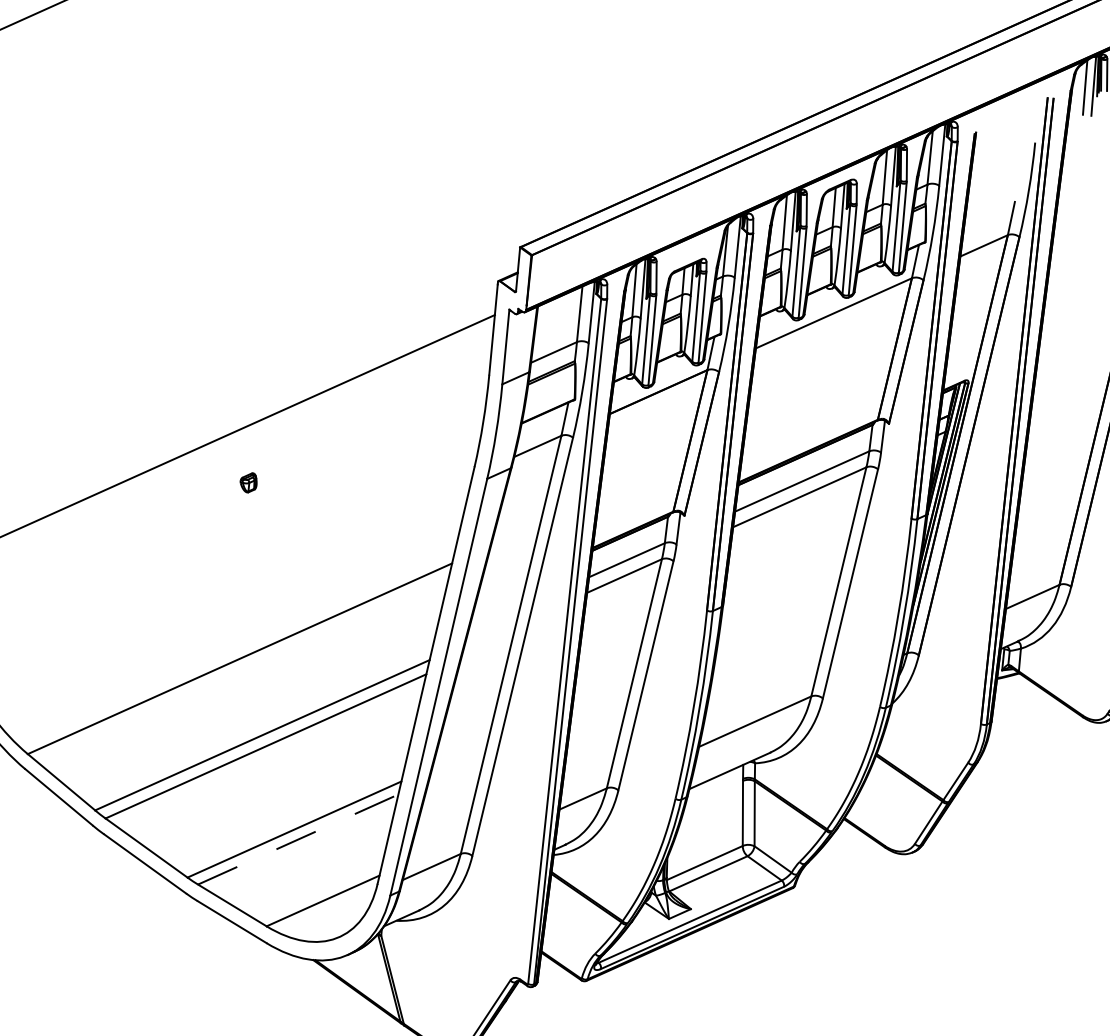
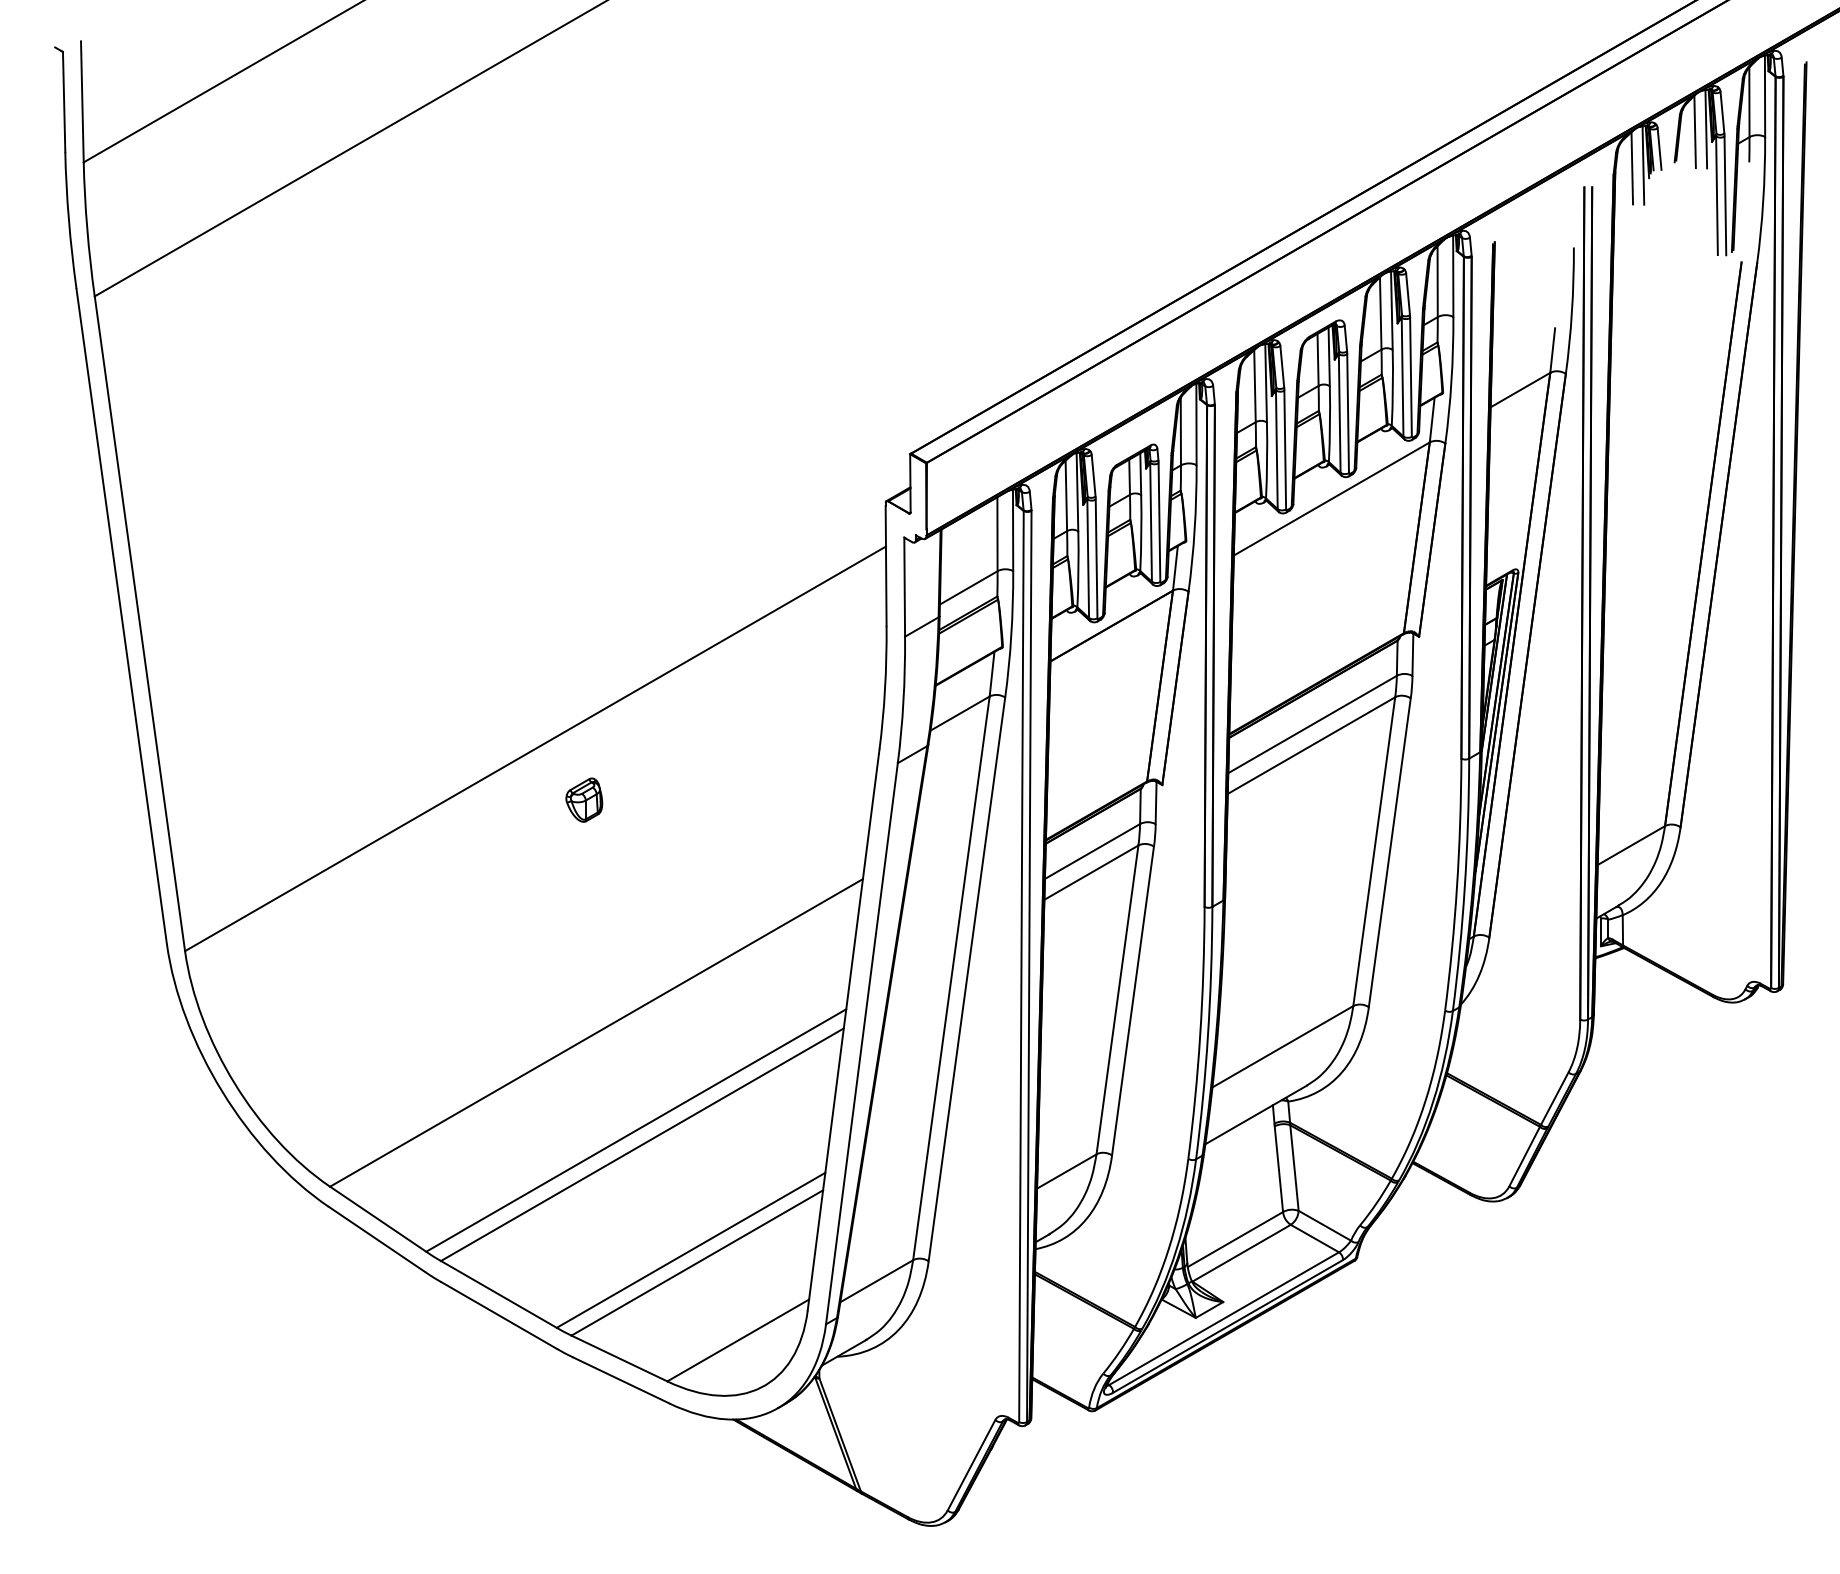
part: (248, 482) -> (584, 799), size x1.67
line: (298, 839) -> (697, 1262), dashed -> solid

